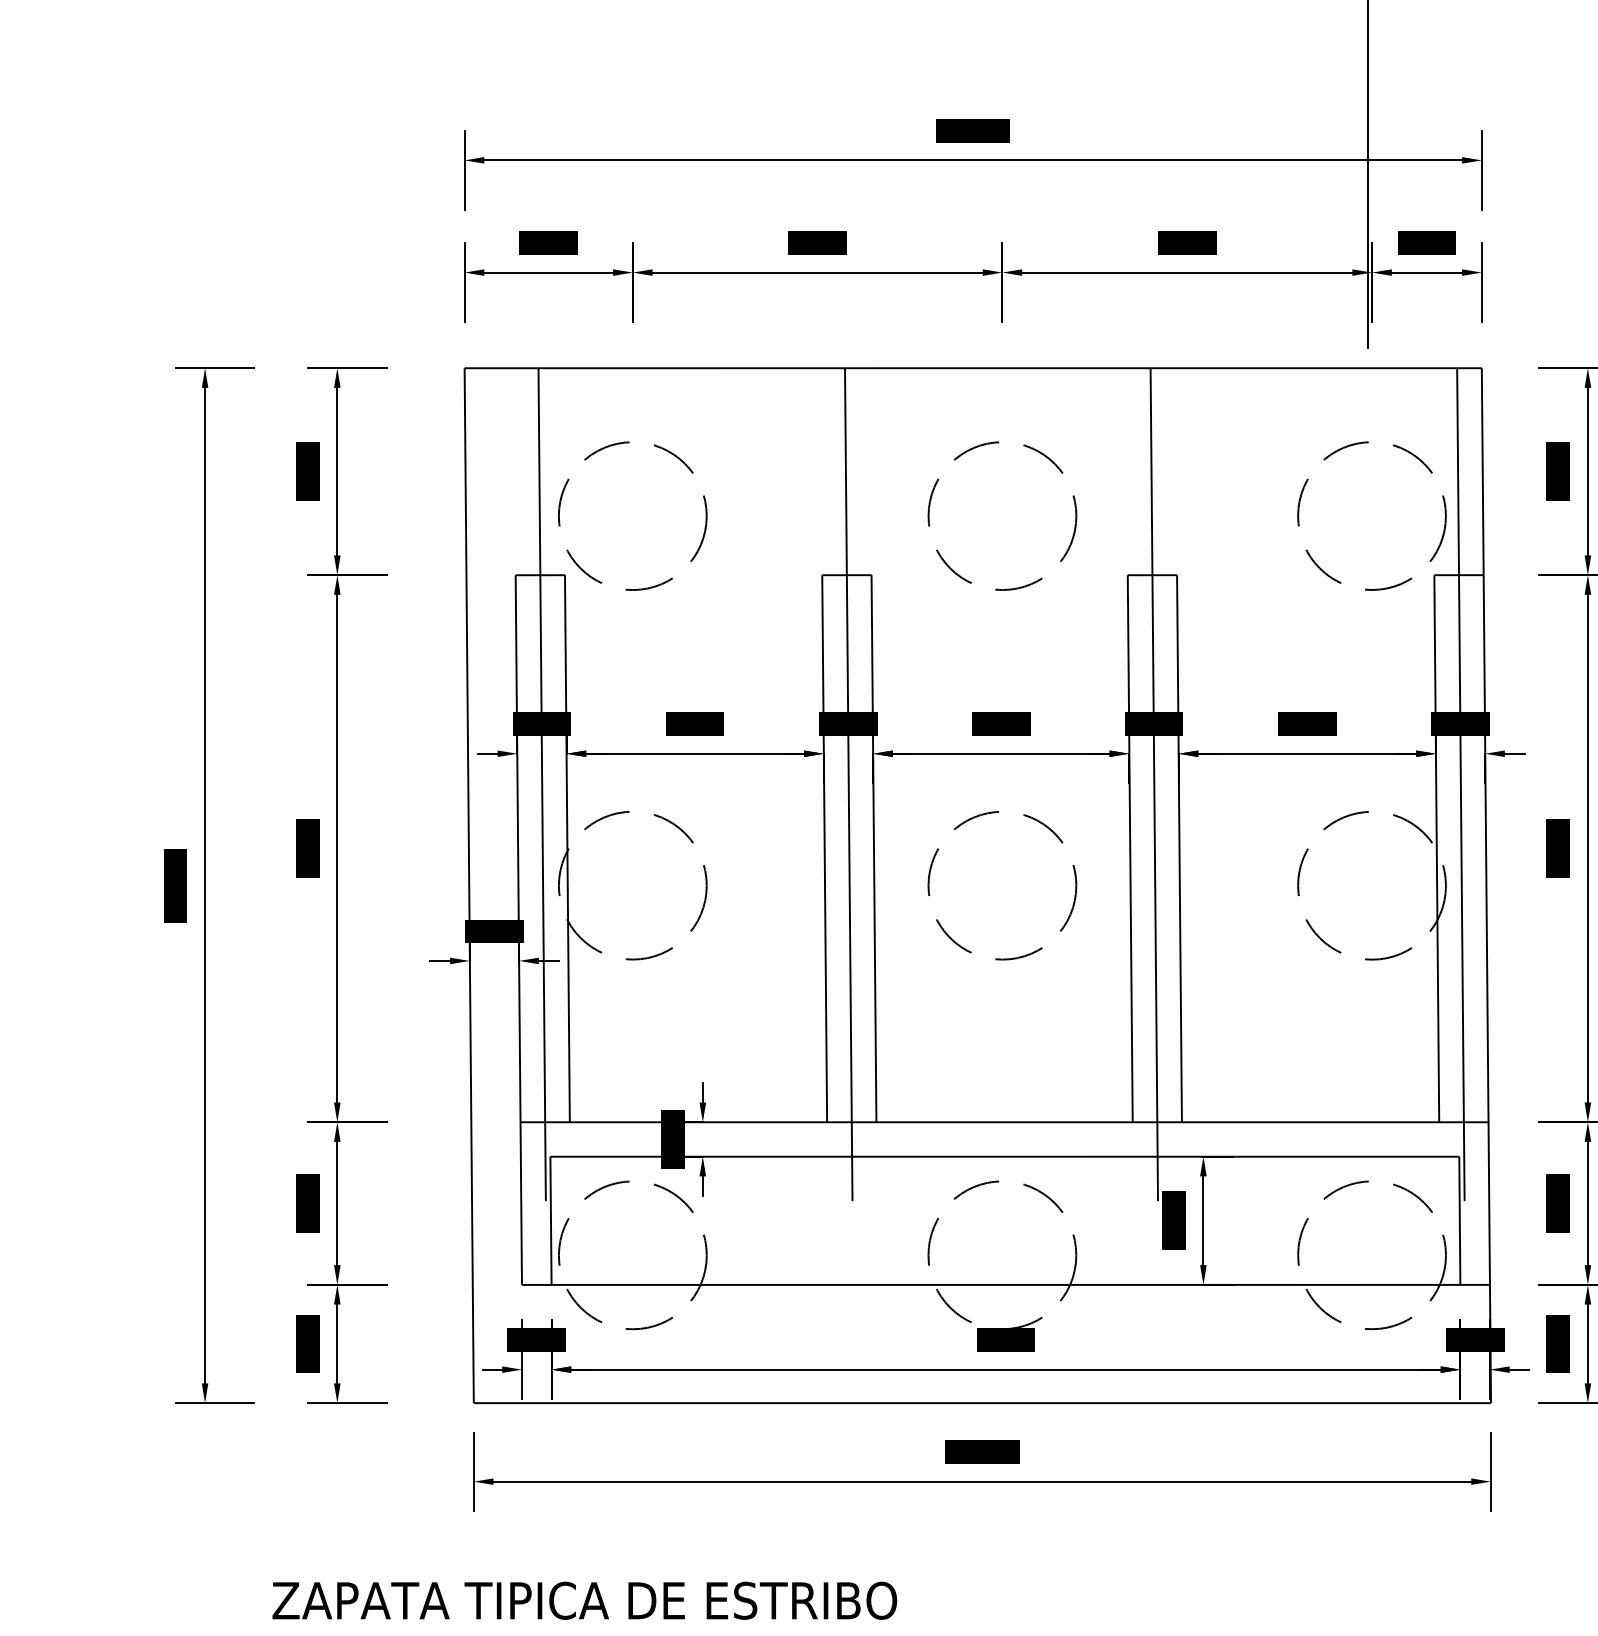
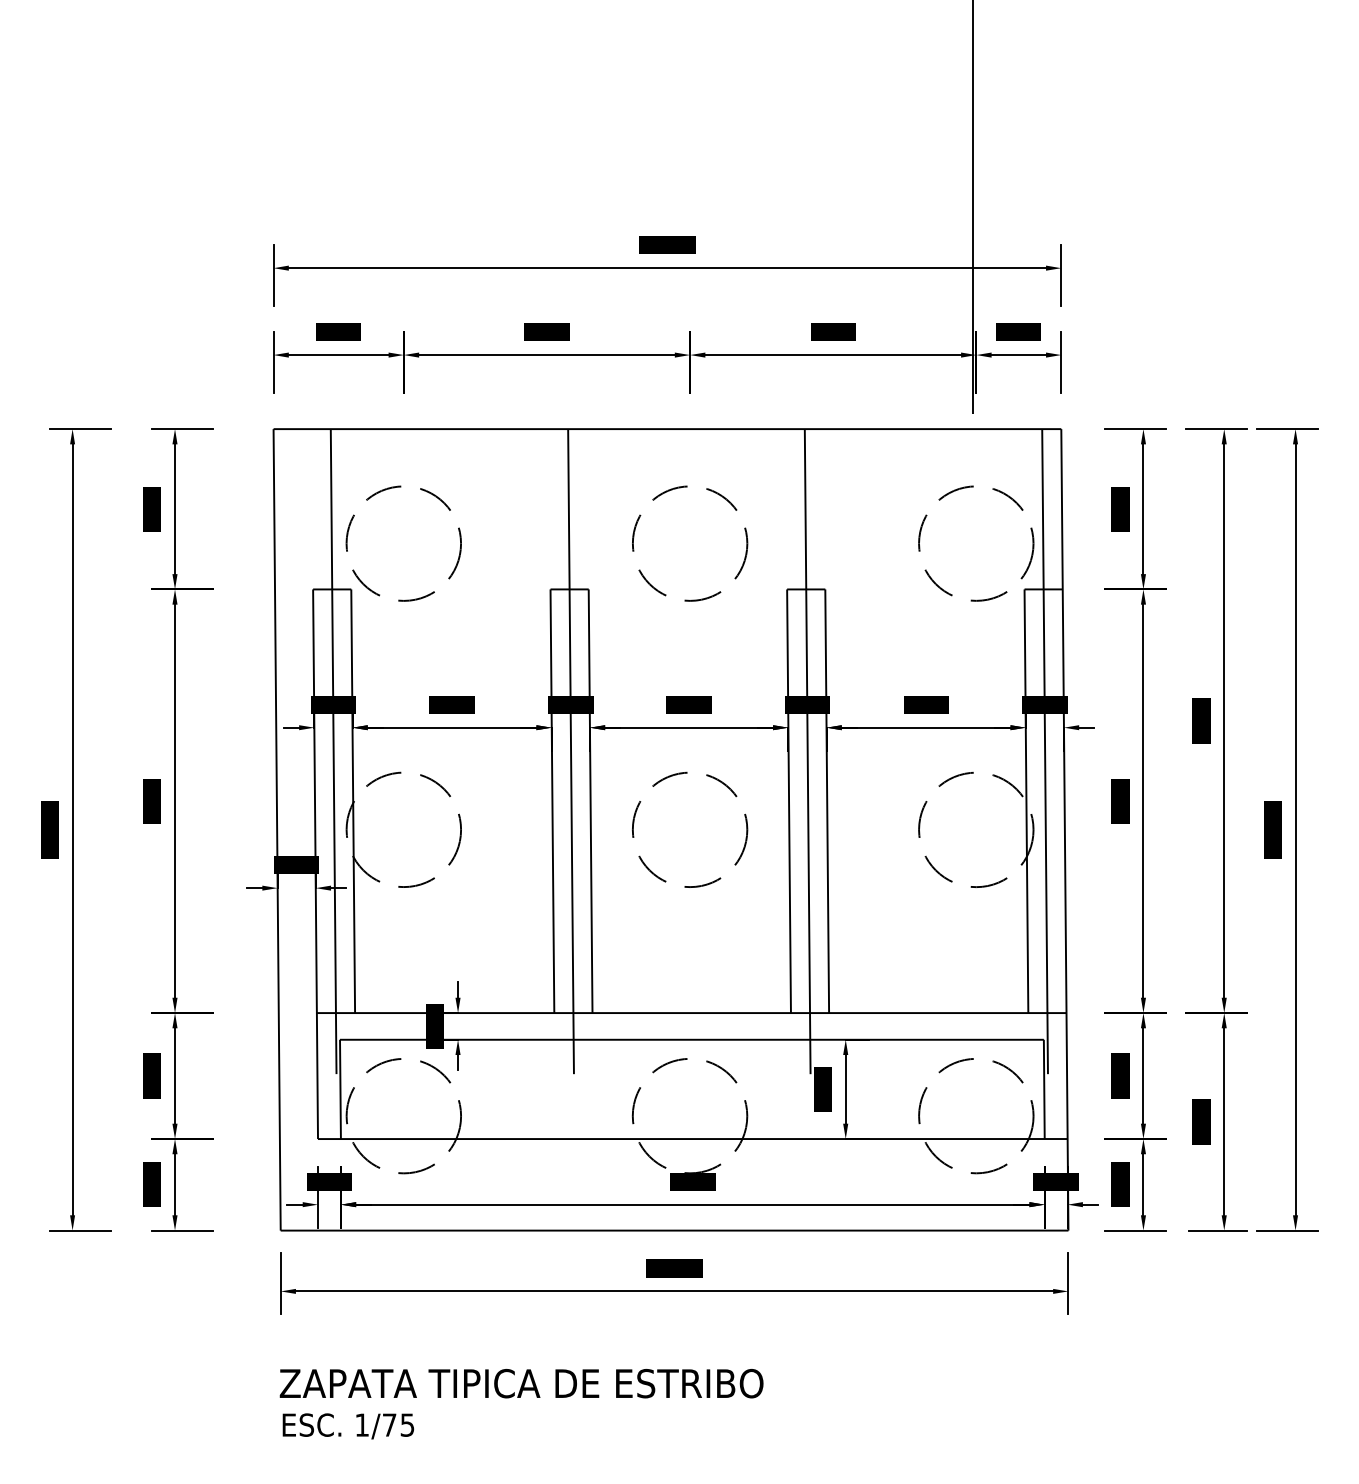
text: (584, 1600) -> (521, 1383), moved

